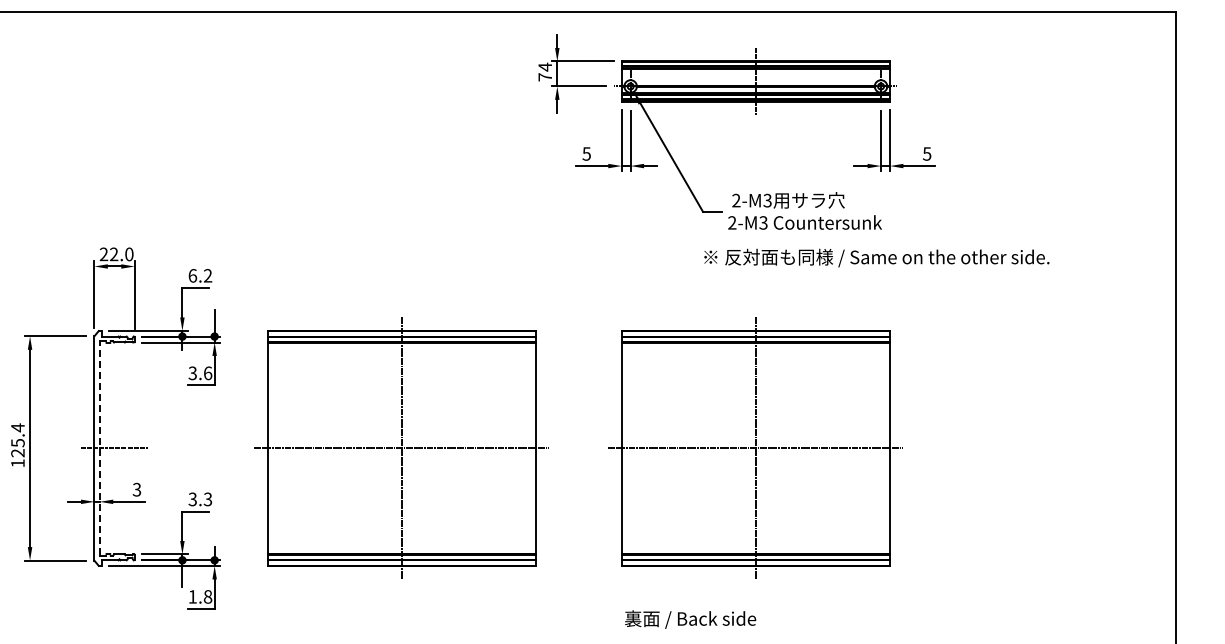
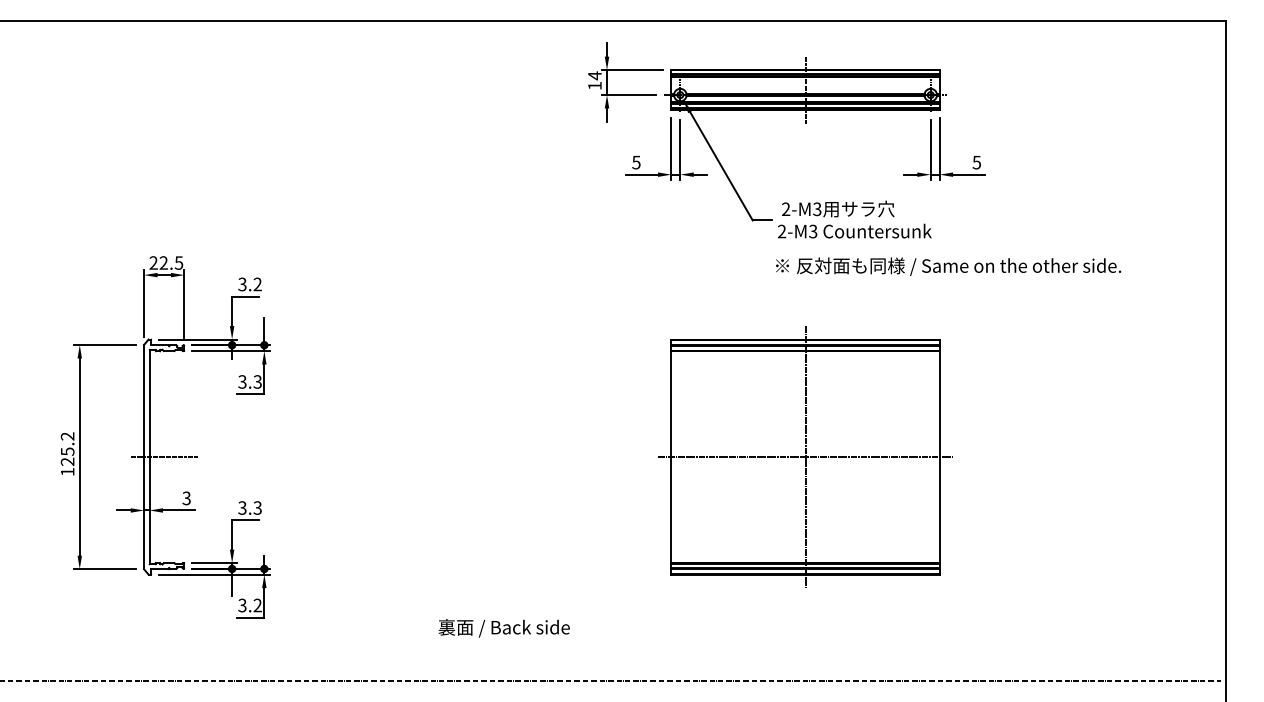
text: (544, 76) -> (594, 85), 74 -> 14
text: (128, 253) -> (178, 262), 22.0 -> 22.5
text: (876, 257) -> (948, 266), moved
text: (192, 275) -> (242, 284), 6.2 -> 3.2
text: (207, 372) -> (257, 381), 3.6 -> 3.3
text: (17, 427) -> (67, 436), 125.4 -> 125.2
part: (401, 447) -> (451, 456), removed
line: (99, 448) -> (149, 457), dashed -> solid
text: (199, 596) -> (249, 605), 1.8 -> 3.2
text: (689, 619) -> (503, 628), moved

